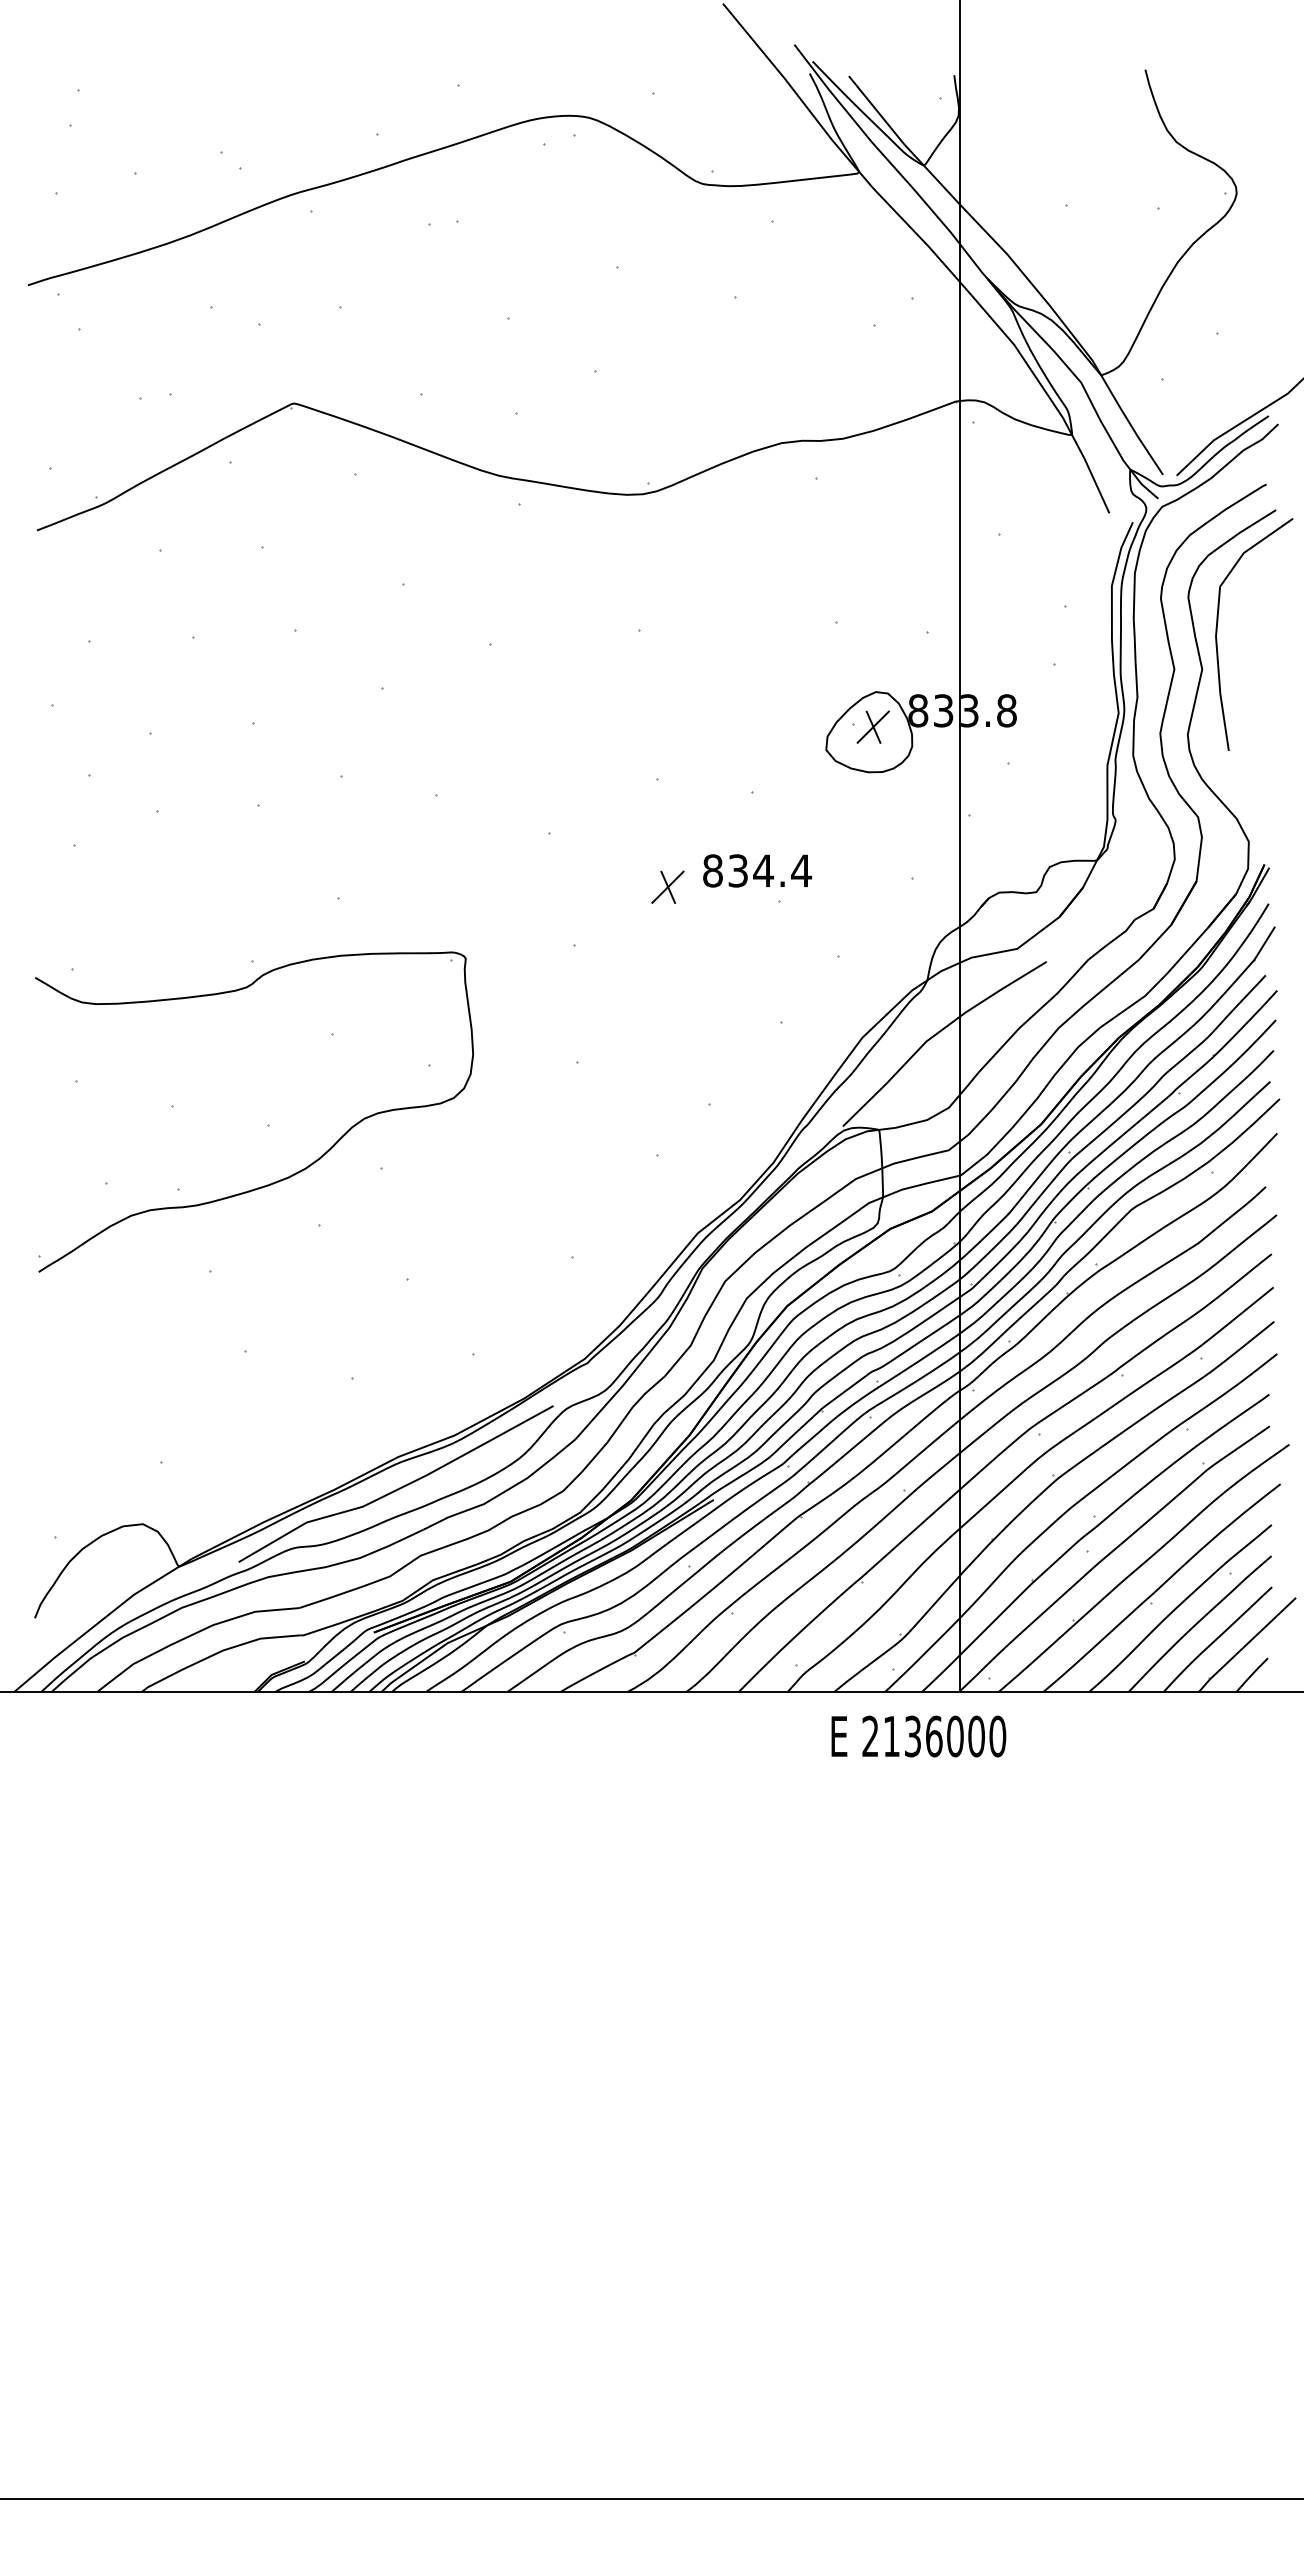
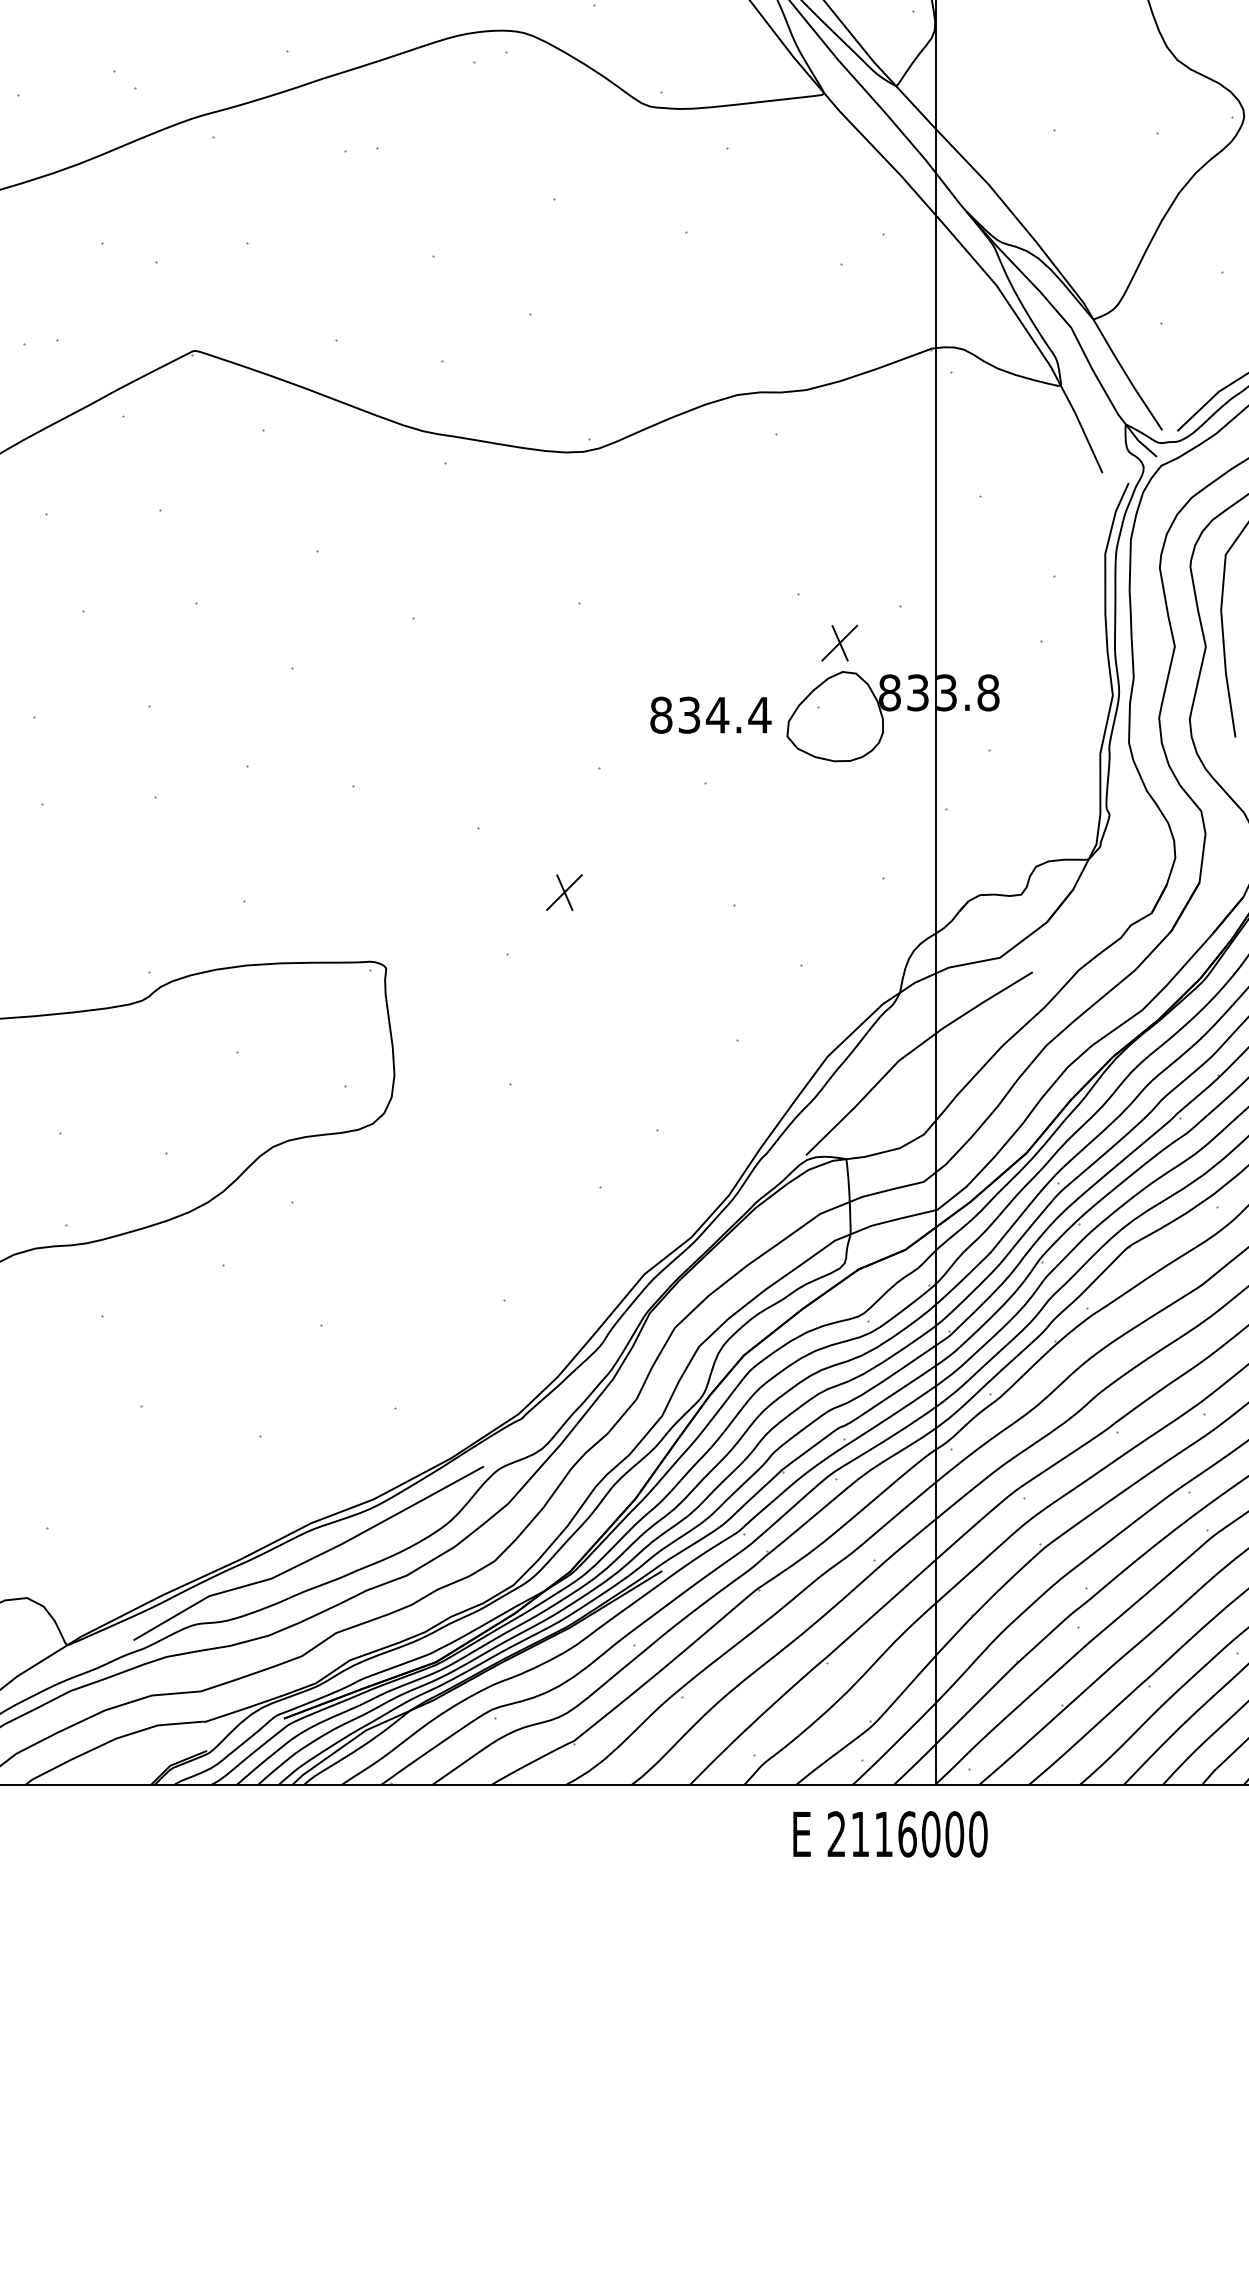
part: (872, 726) -> (838, 642), moved
text: (757, 870) -> (710, 714), moved
part: (667, 886) -> (564, 891), moved
text: (912, 1736) -> (883, 1834), 2136000 -> 2116000

